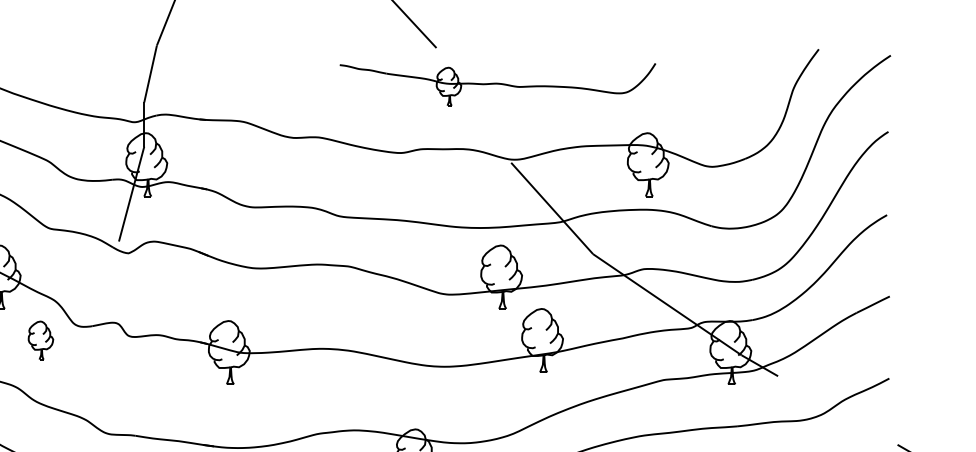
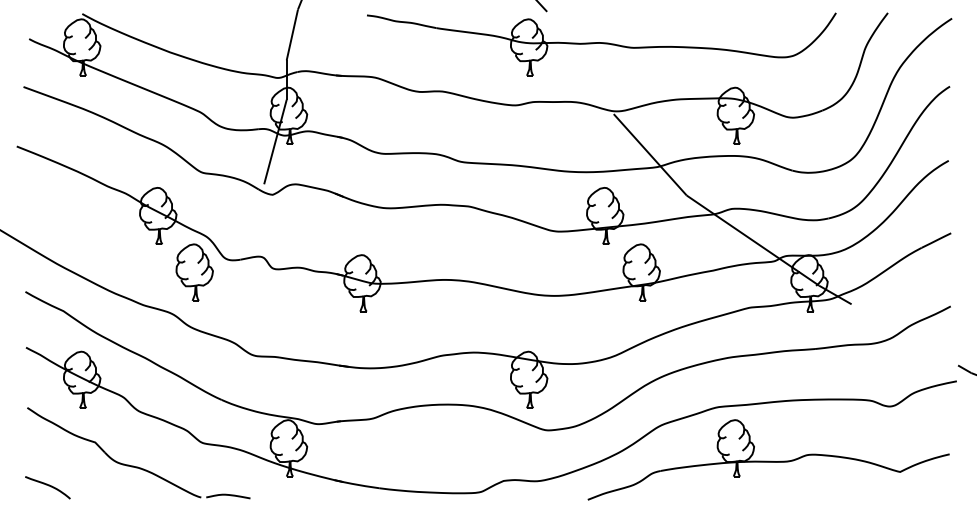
part: (497, 84) -> (601, 44), size x1.67
part: (40, 340) -> (194, 272), size x1.67

